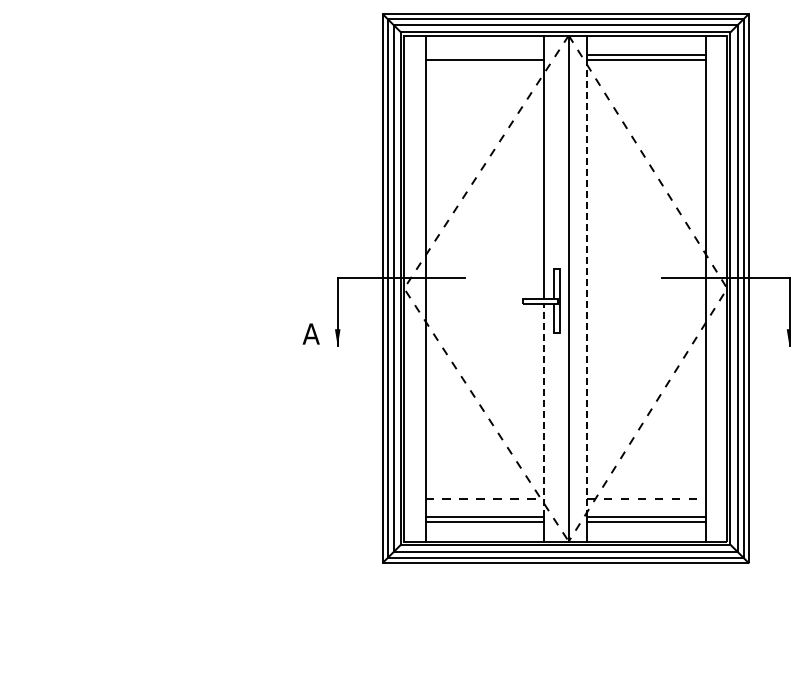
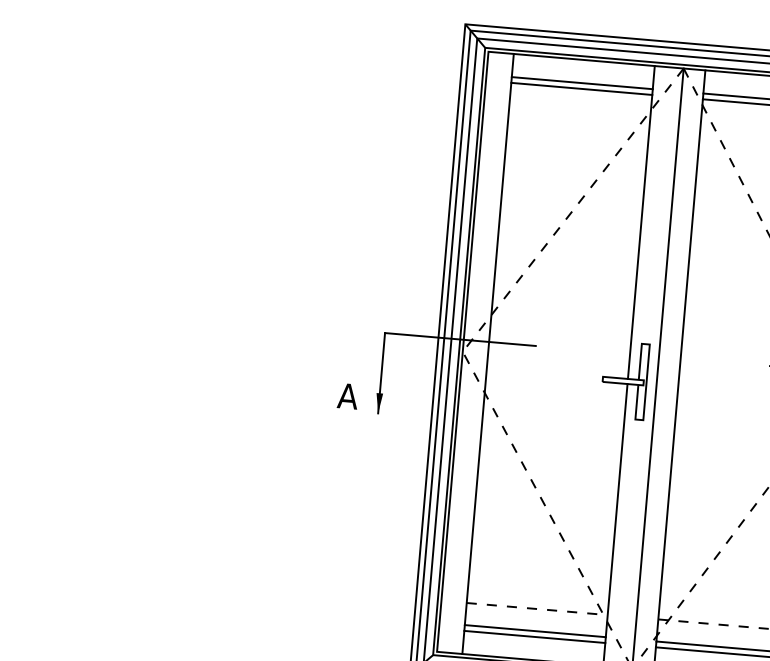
line: (484, 55) -> (581, 83), added
line: (587, 288) -> (680, 370), dashed -> solid
line: (544, 410) -> (616, 510), dashed -> solid

